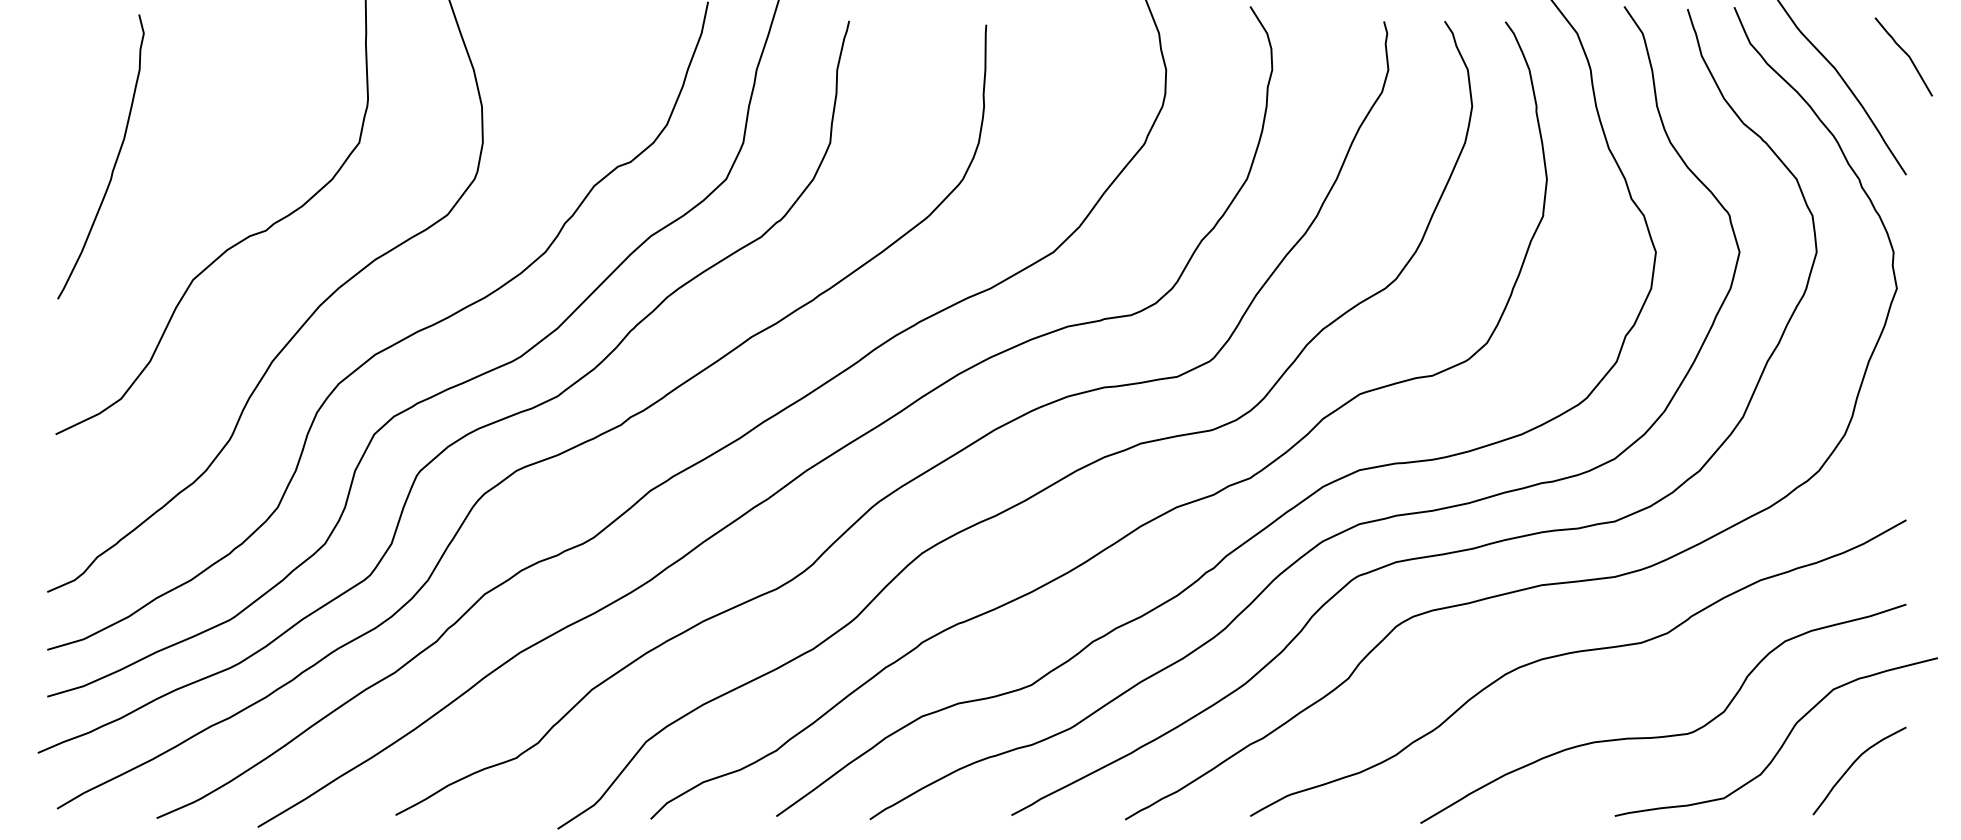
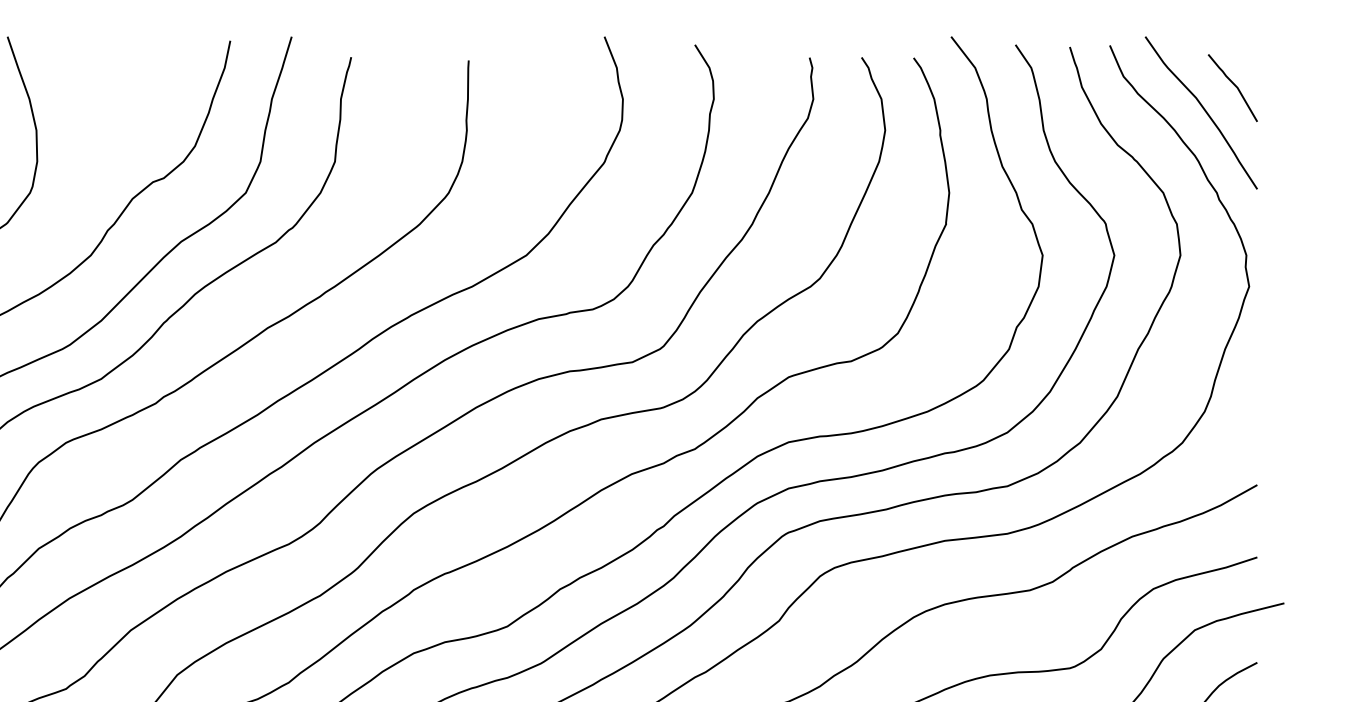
curve: (1905, 54) -> (1234, 85), moved

